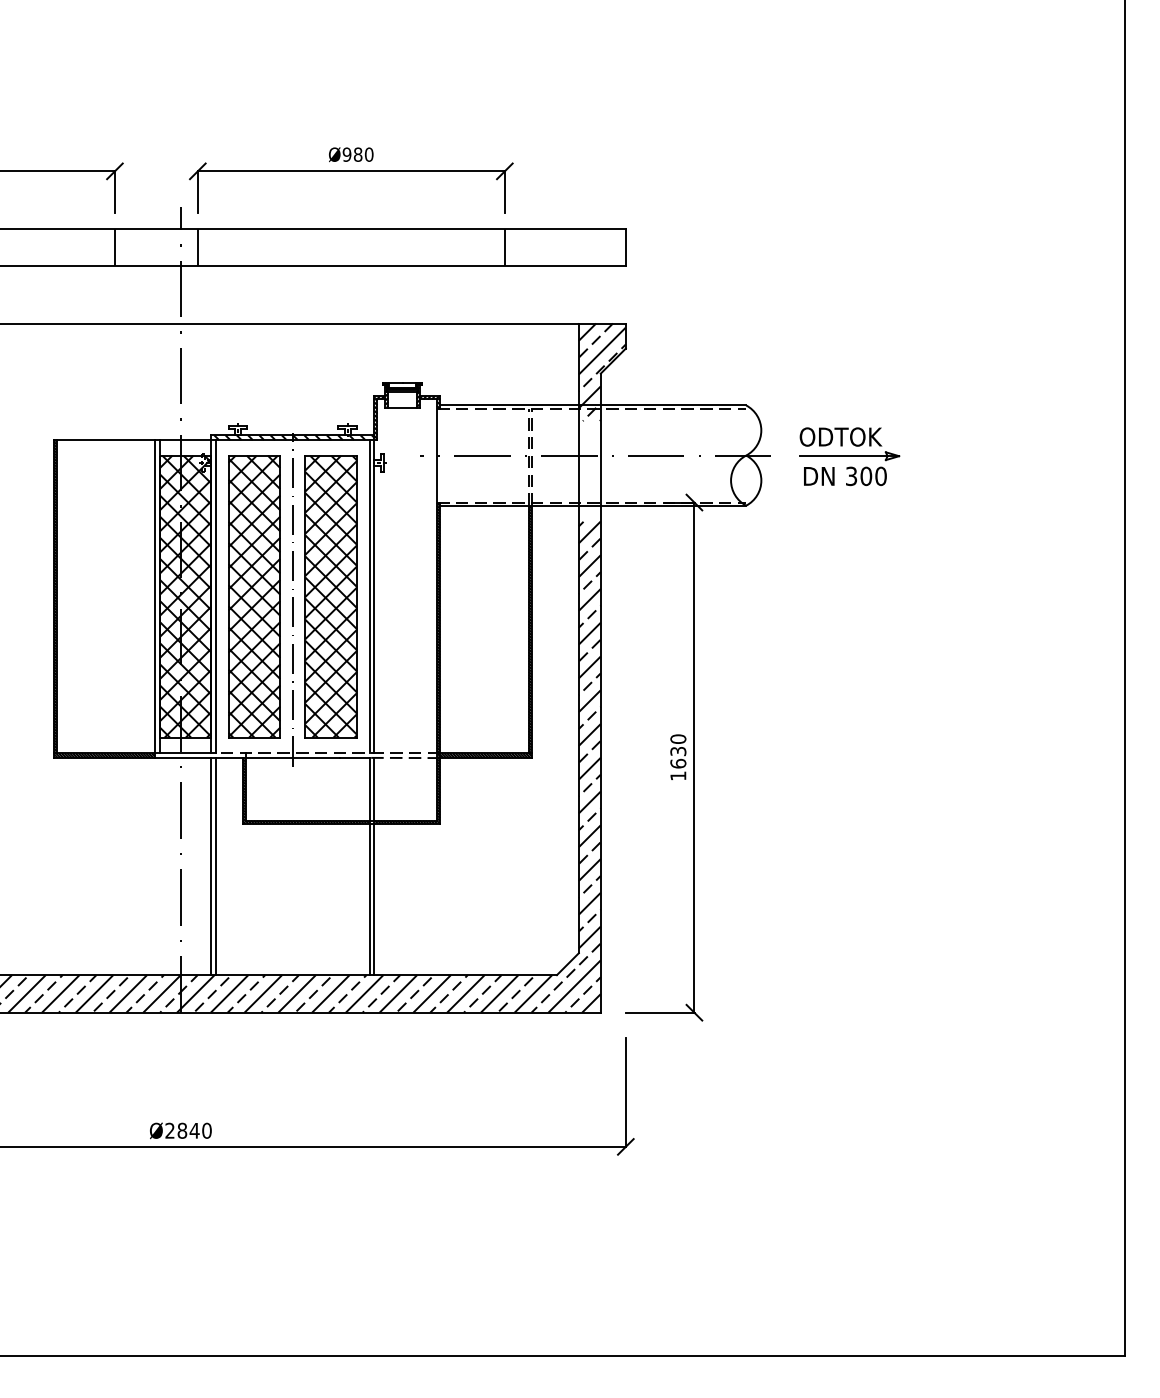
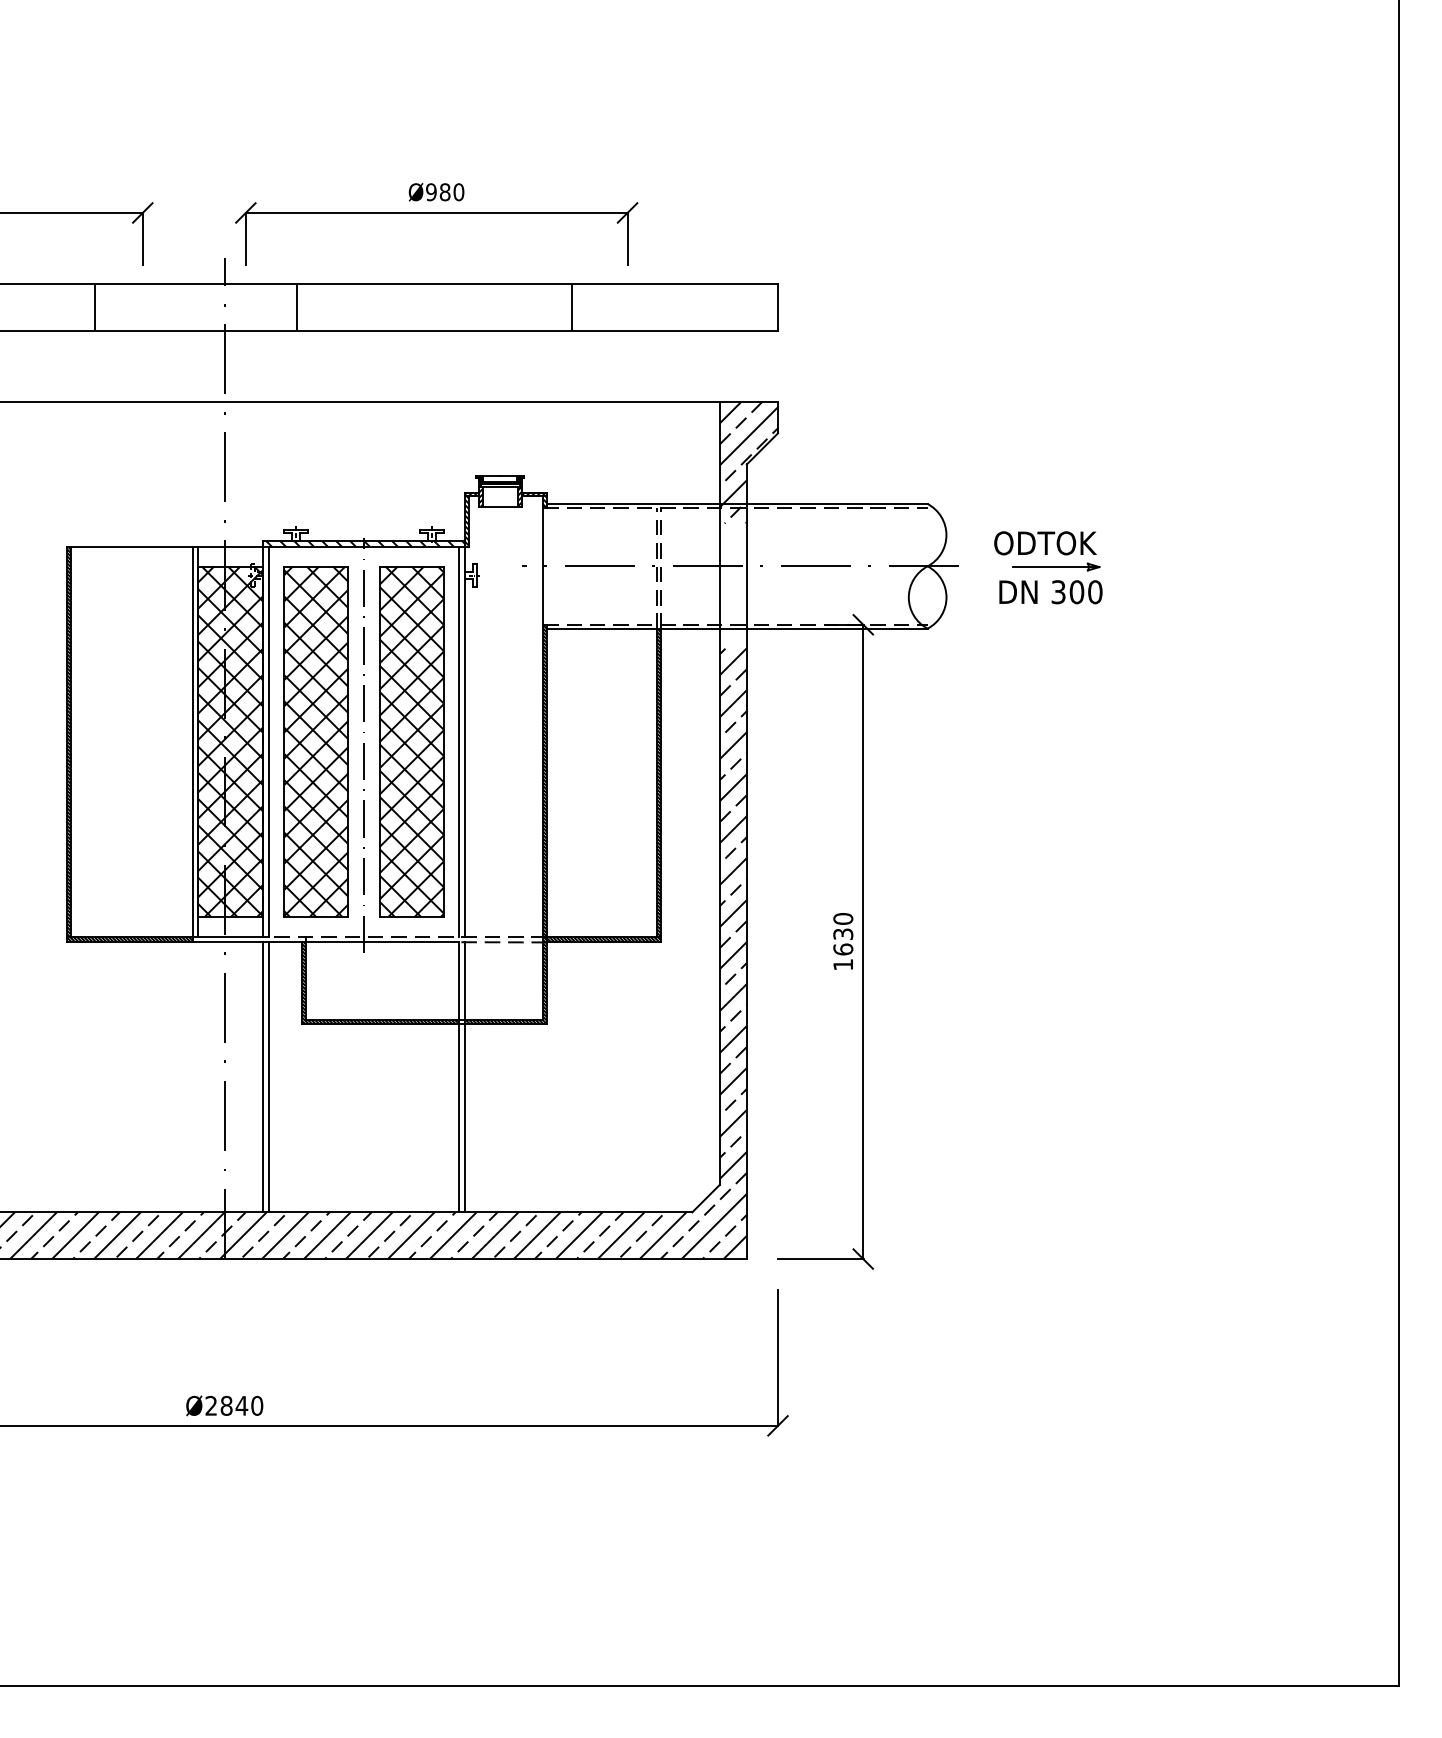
line: (114, 247) -> (94, 307), moved
line: (197, 247) -> (296, 307), moved
line: (504, 247) -> (571, 307), moved
part: (849, 455) -> (1056, 566), size x0.7

